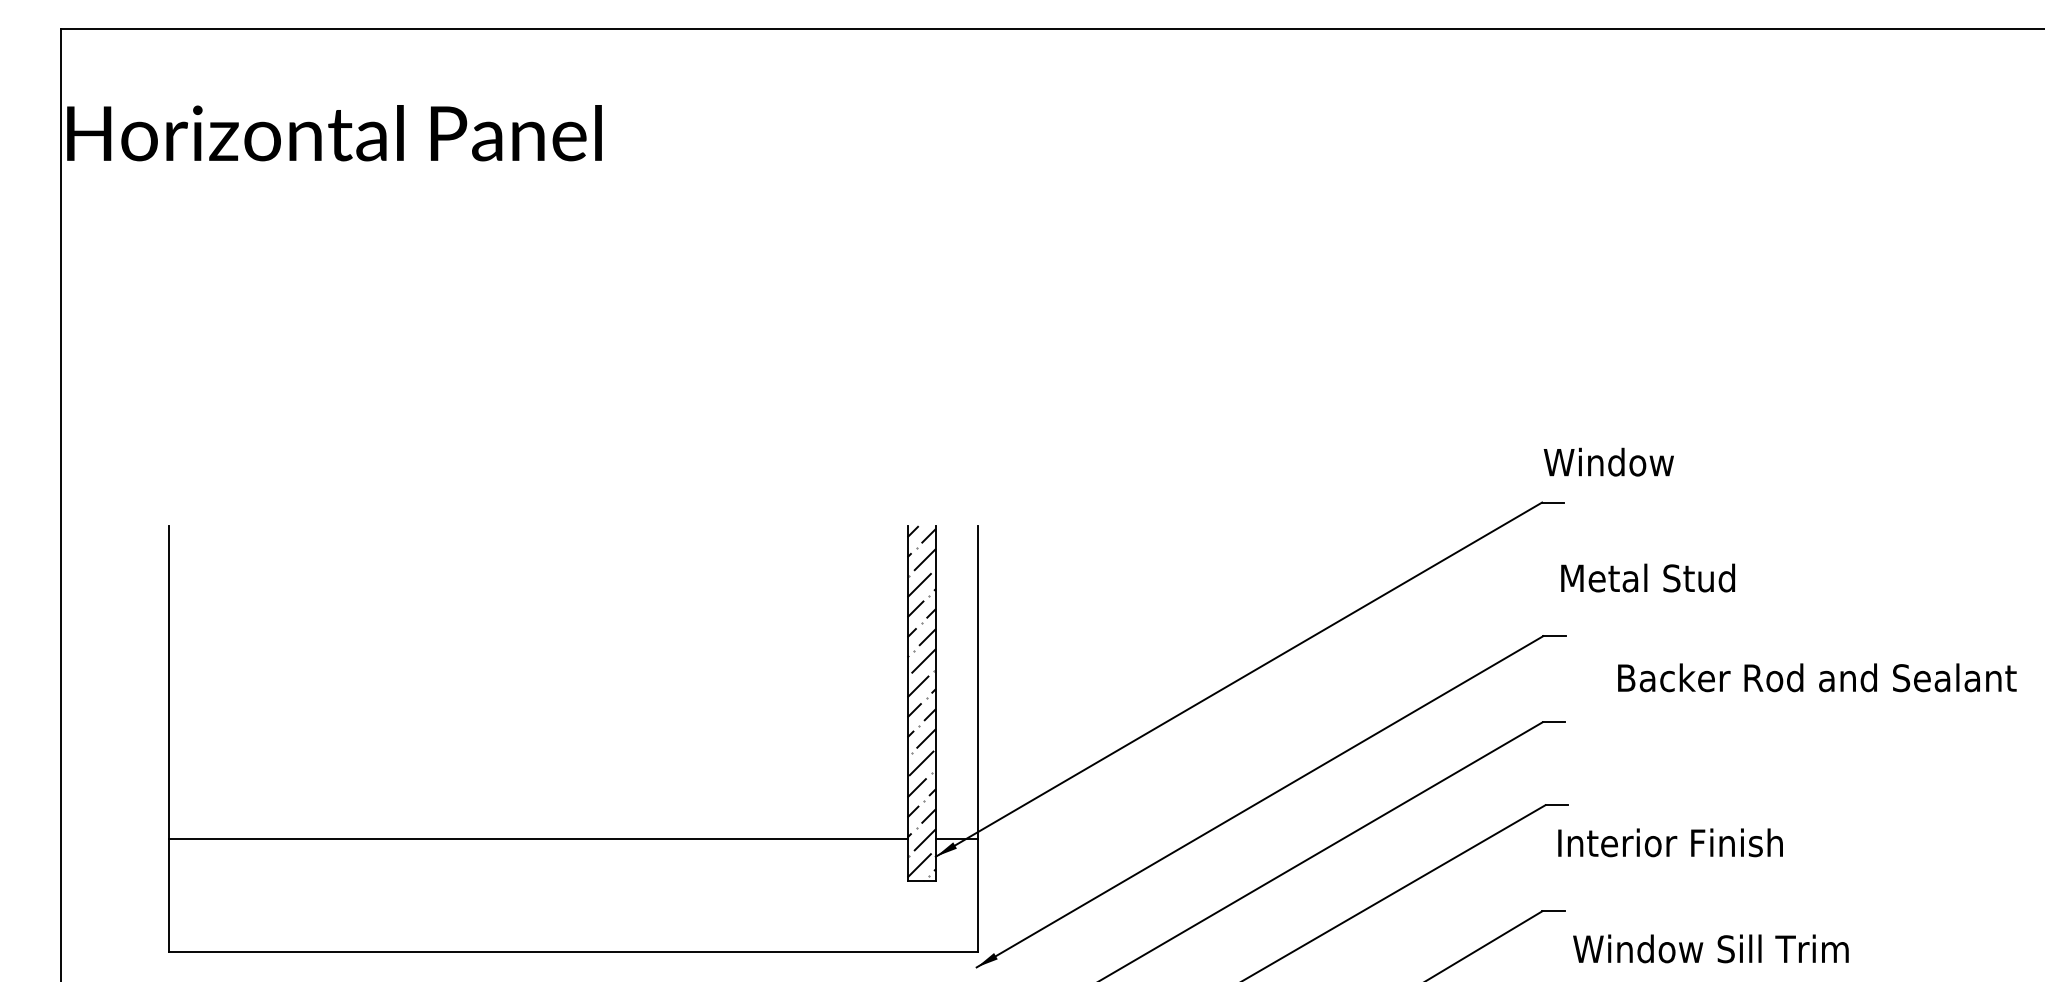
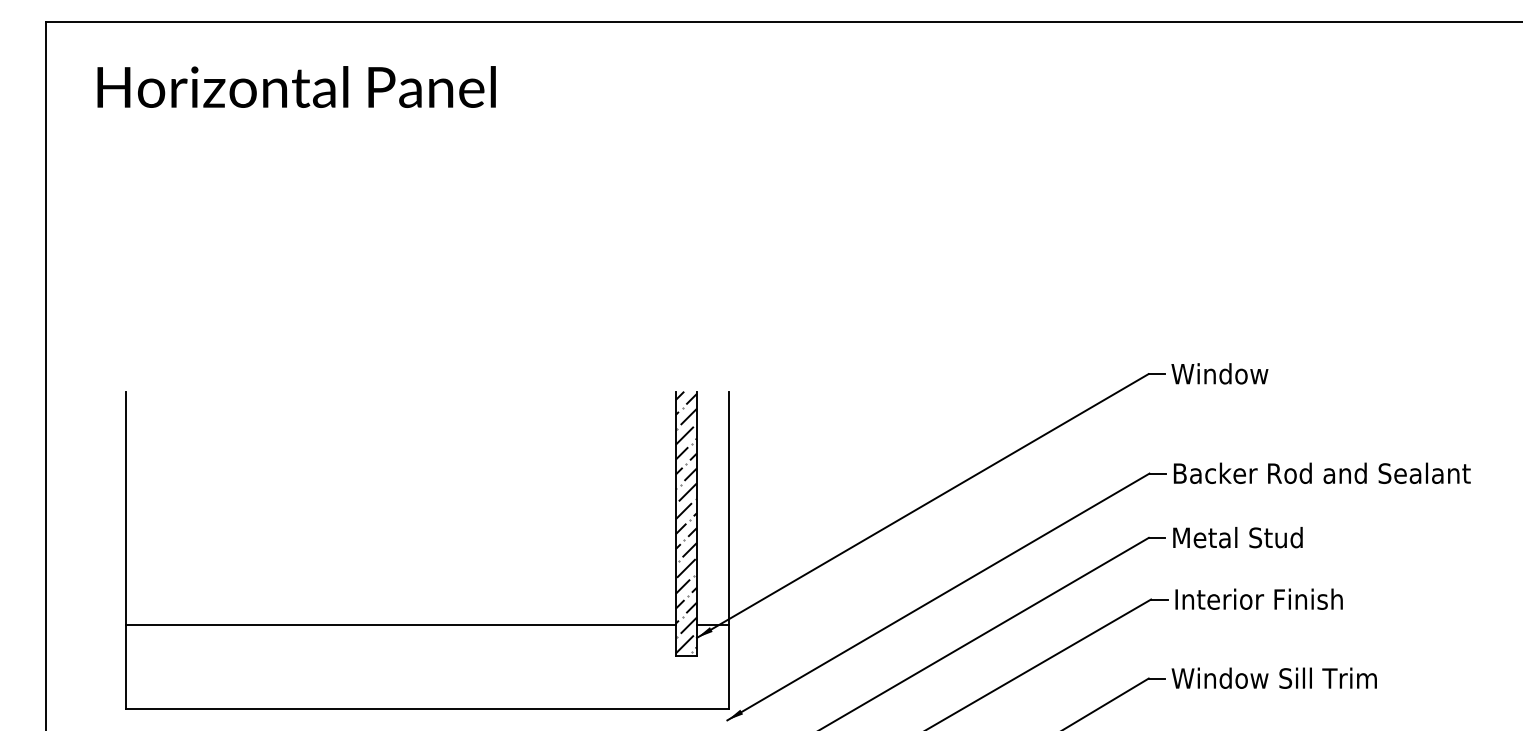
text: (334, 133) -> (296, 87), moved
text: (1608, 461) -> (1219, 373), moved
text: (1647, 577) -> (1237, 537), moved
text: (1817, 677) -> (1322, 473), moved
text: (1670, 842) -> (1259, 599), moved
text: (1710, 948) -> (1273, 677), moved

